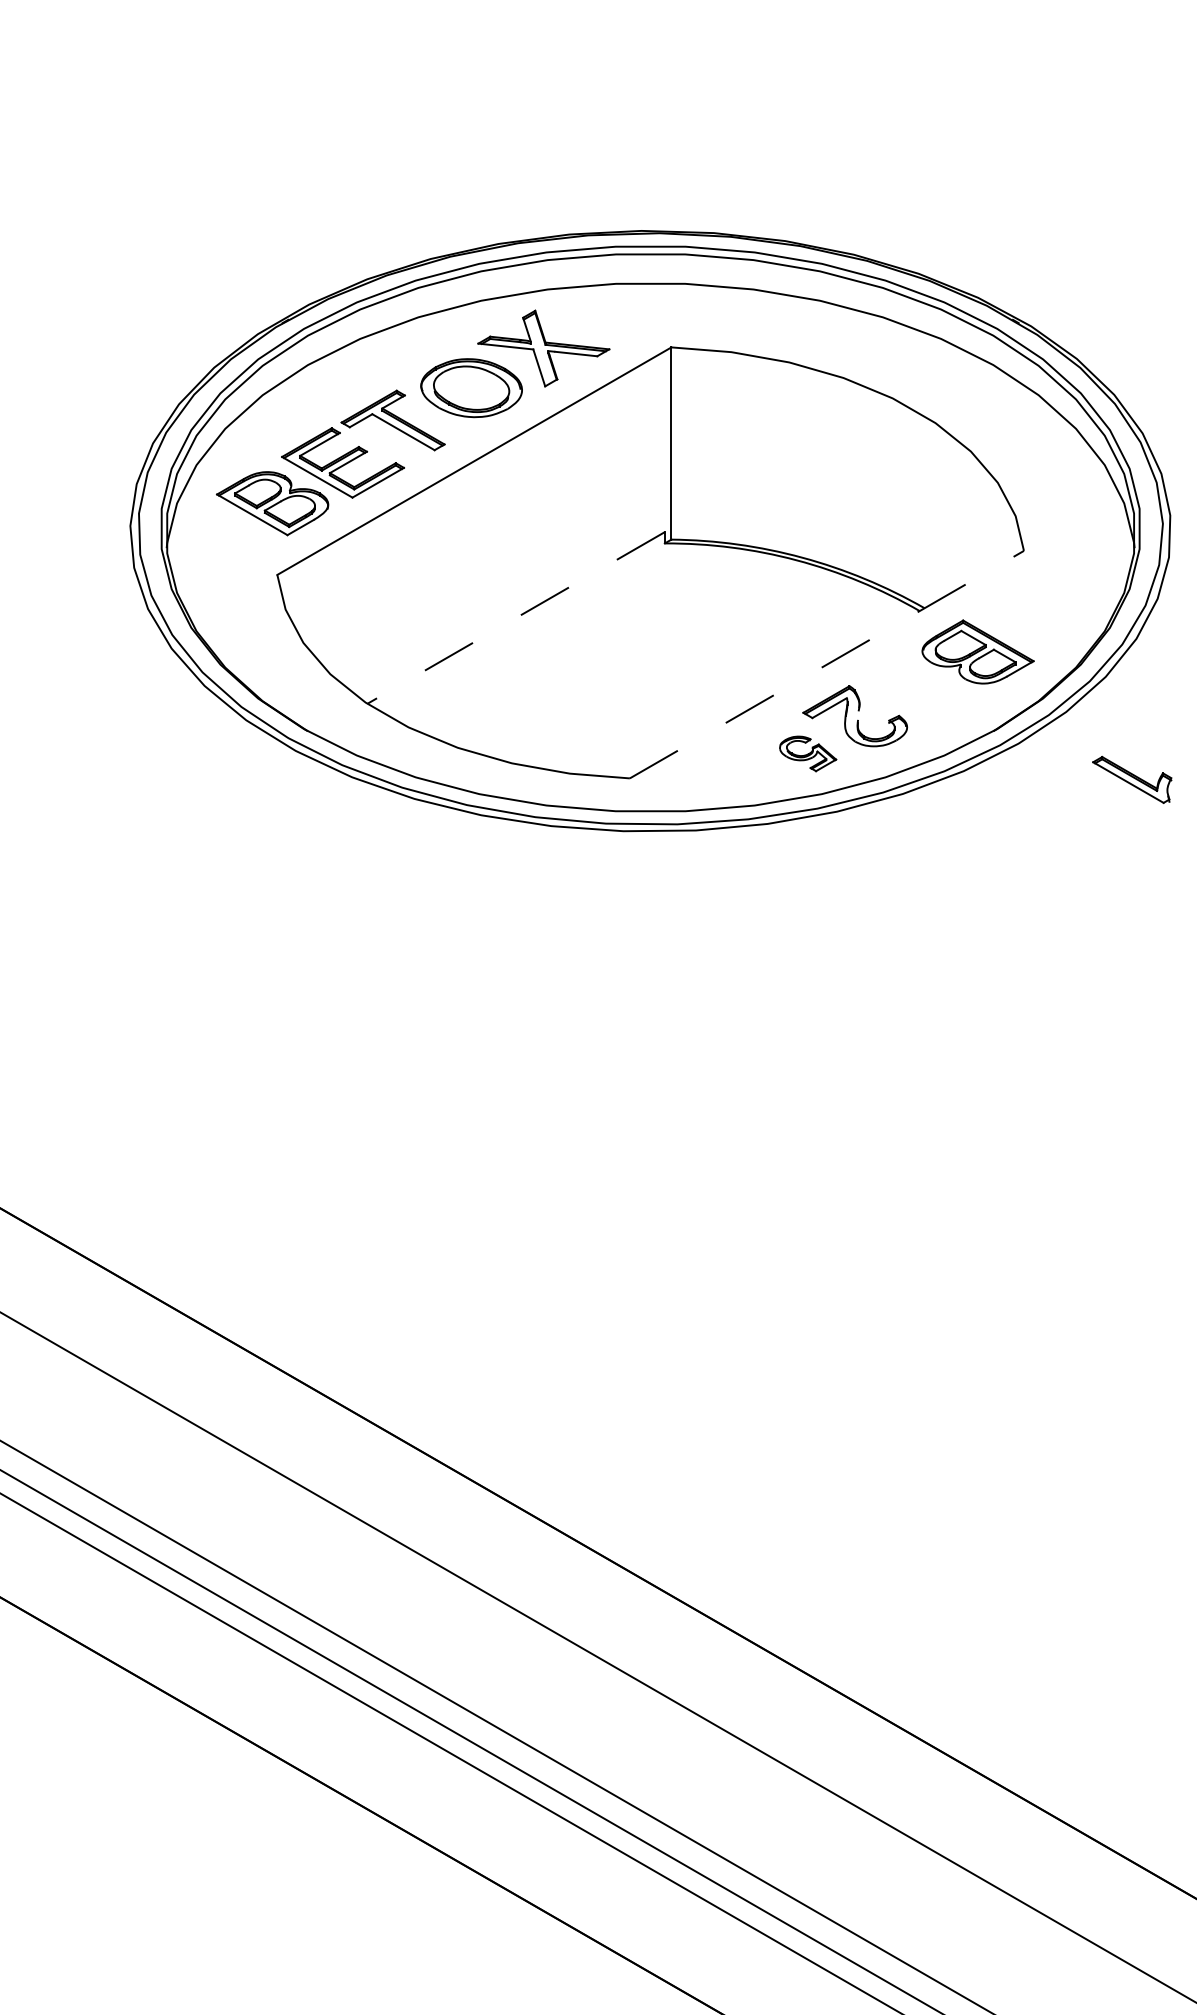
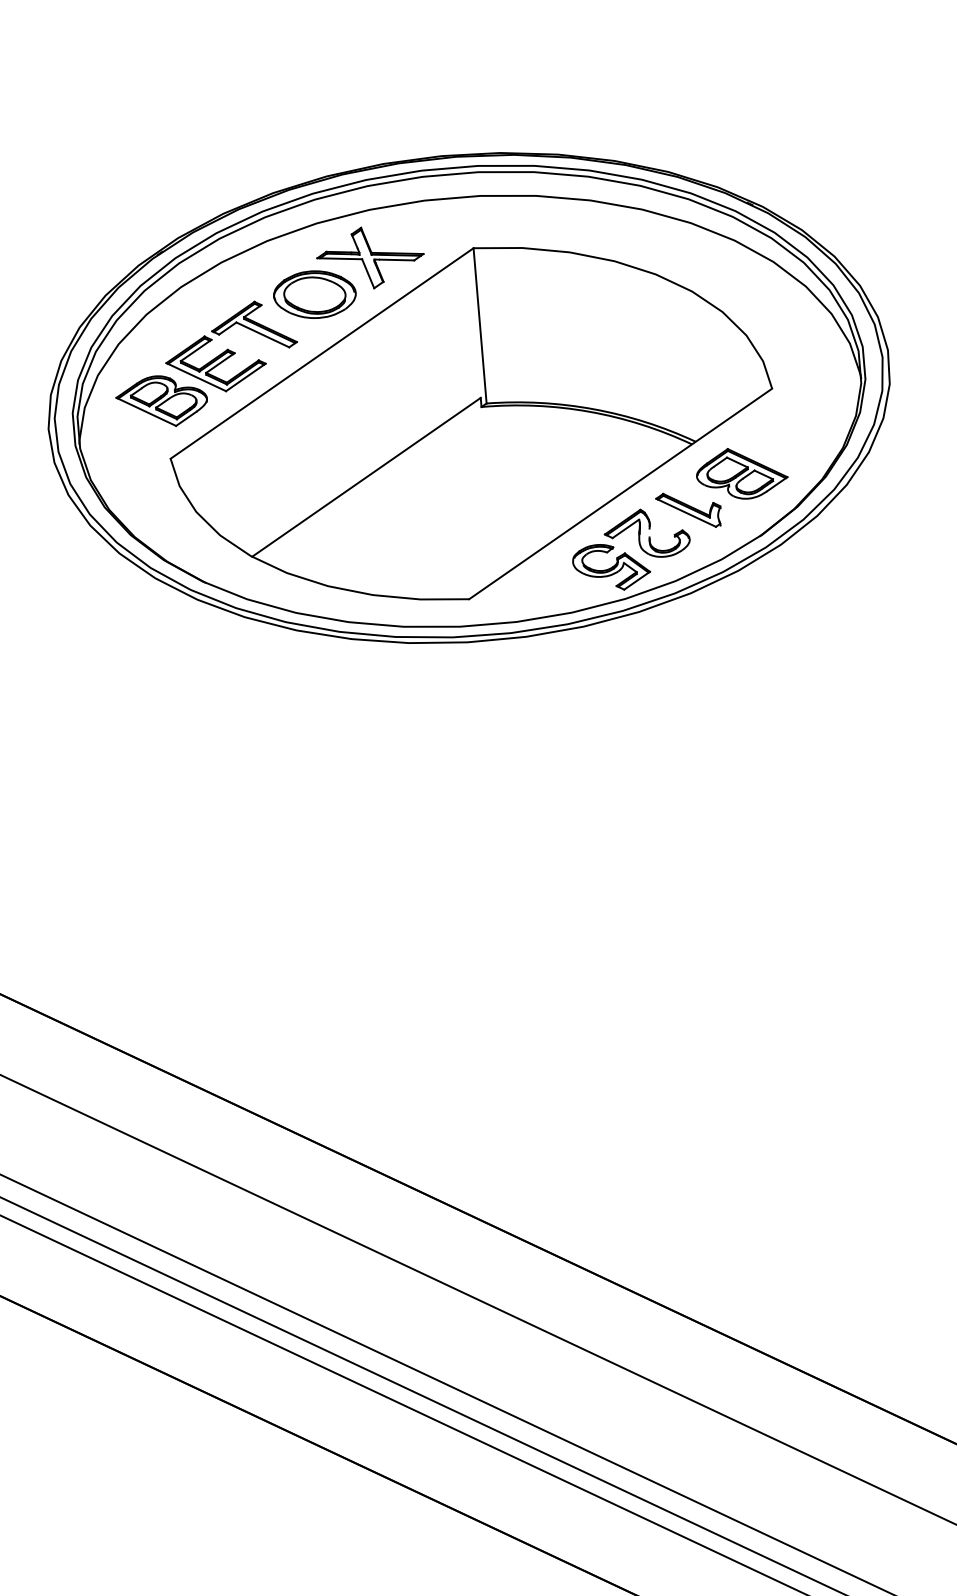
line: (516, 617) -> (366, 476), dashed -> solid
line: (826, 664) -> (620, 493), dashed -> solid
part: (807, 753) -> (611, 567), size x1.67
part: (1132, 779) -> (689, 510), moved

